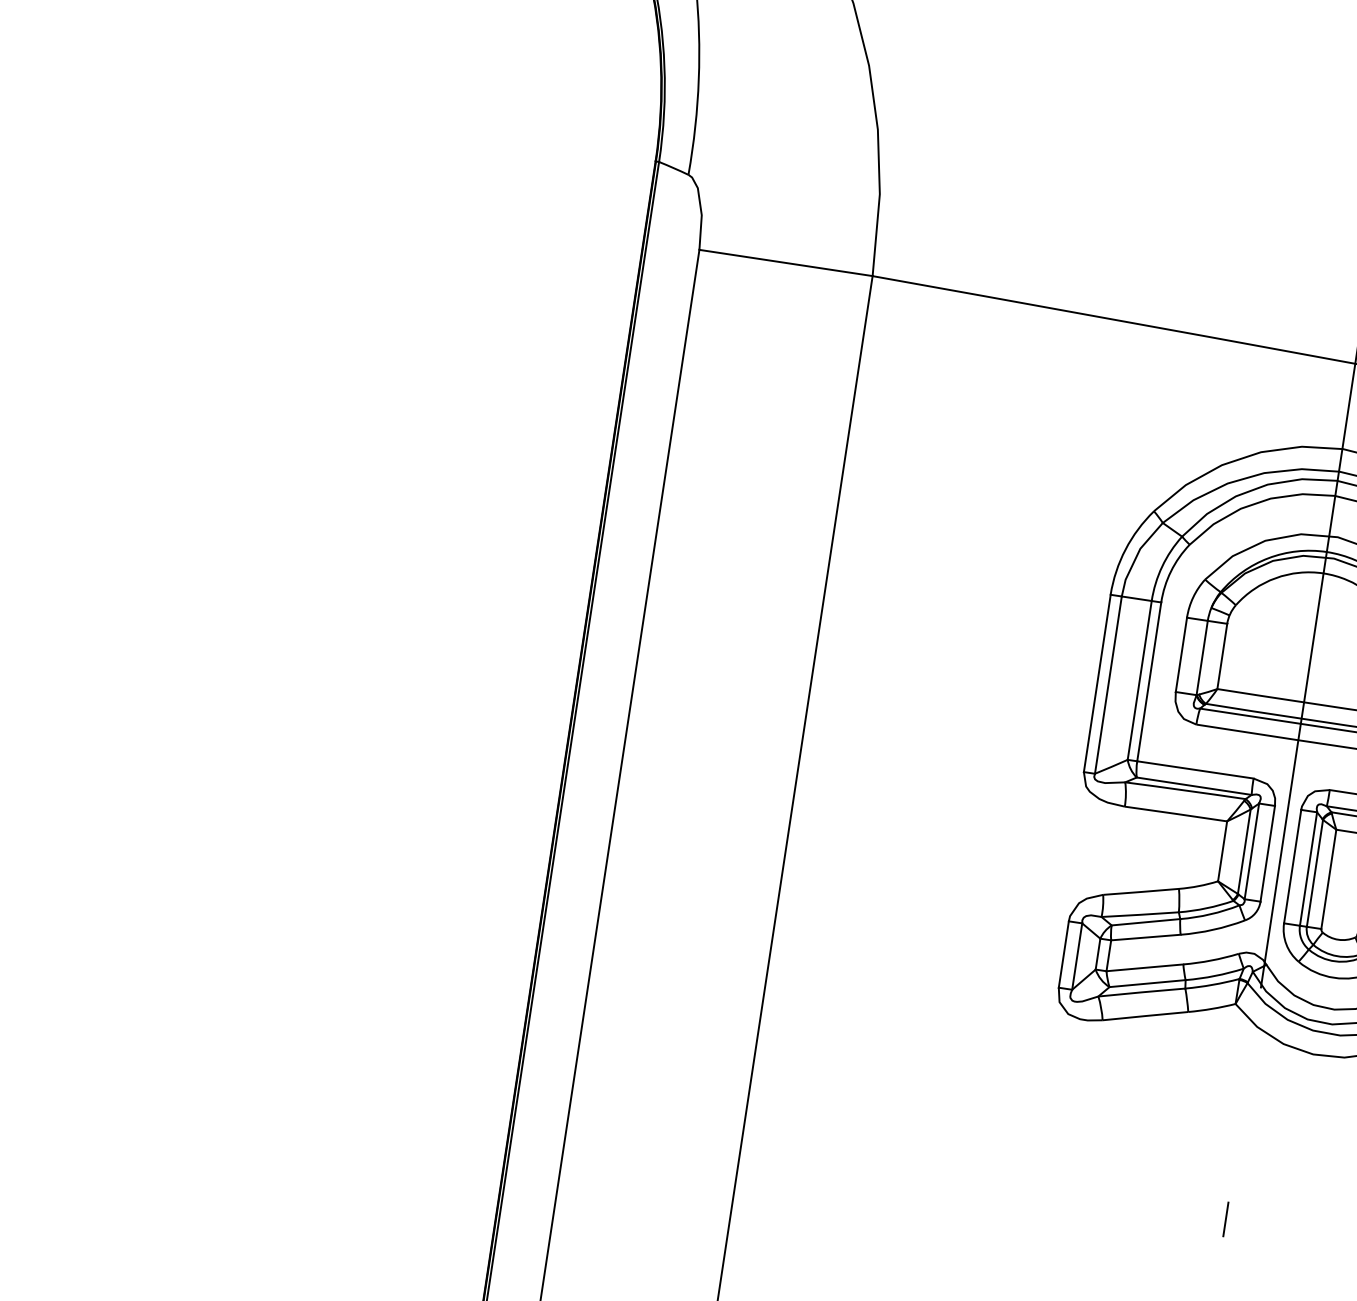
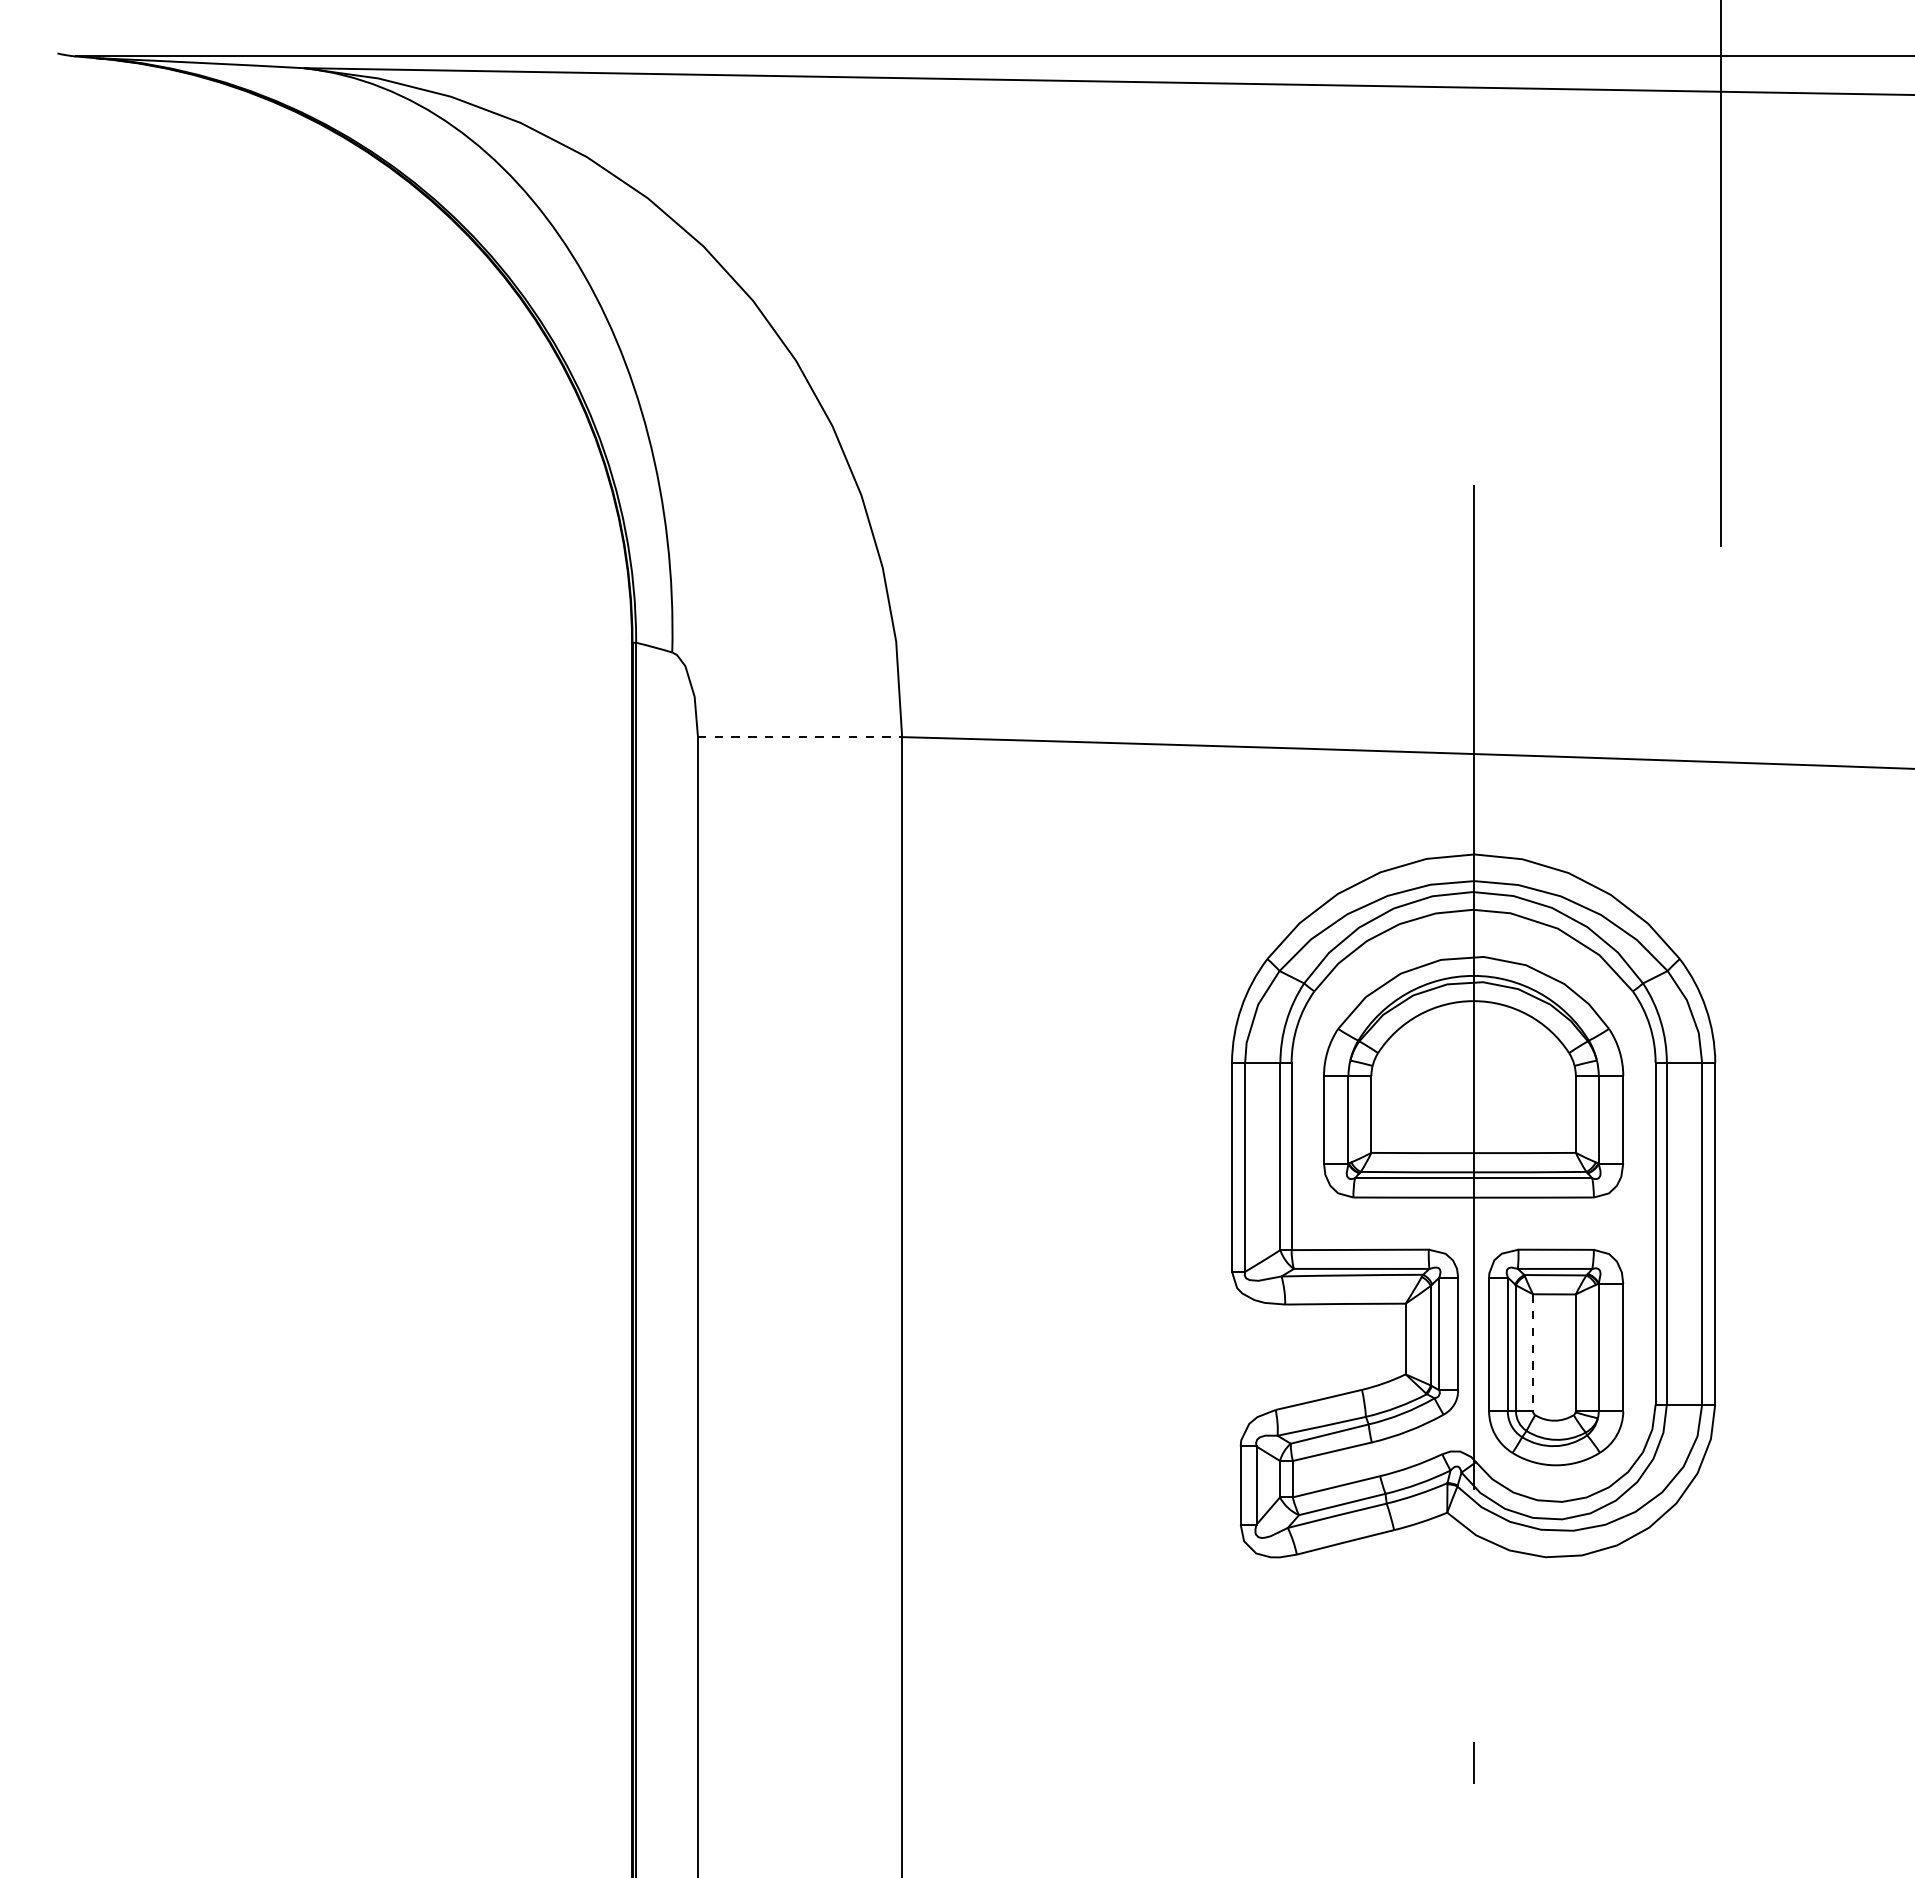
line: (786, 263) -> (800, 737), solid -> dashed
line: (1329, 879) -> (1533, 1352), solid -> dashed

